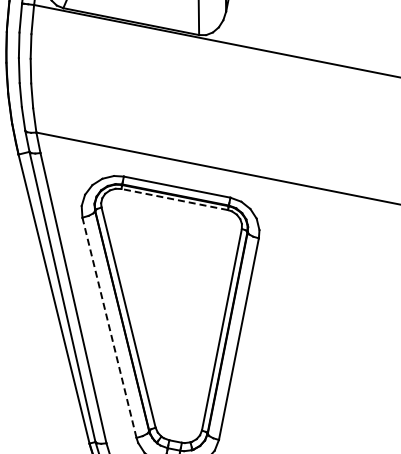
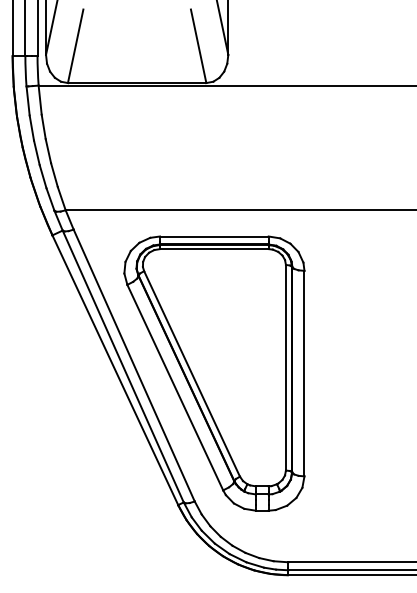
line: (173, 199) -> (213, 249), dashed -> solid
line: (109, 327) -> (175, 387), dashed -> solid

